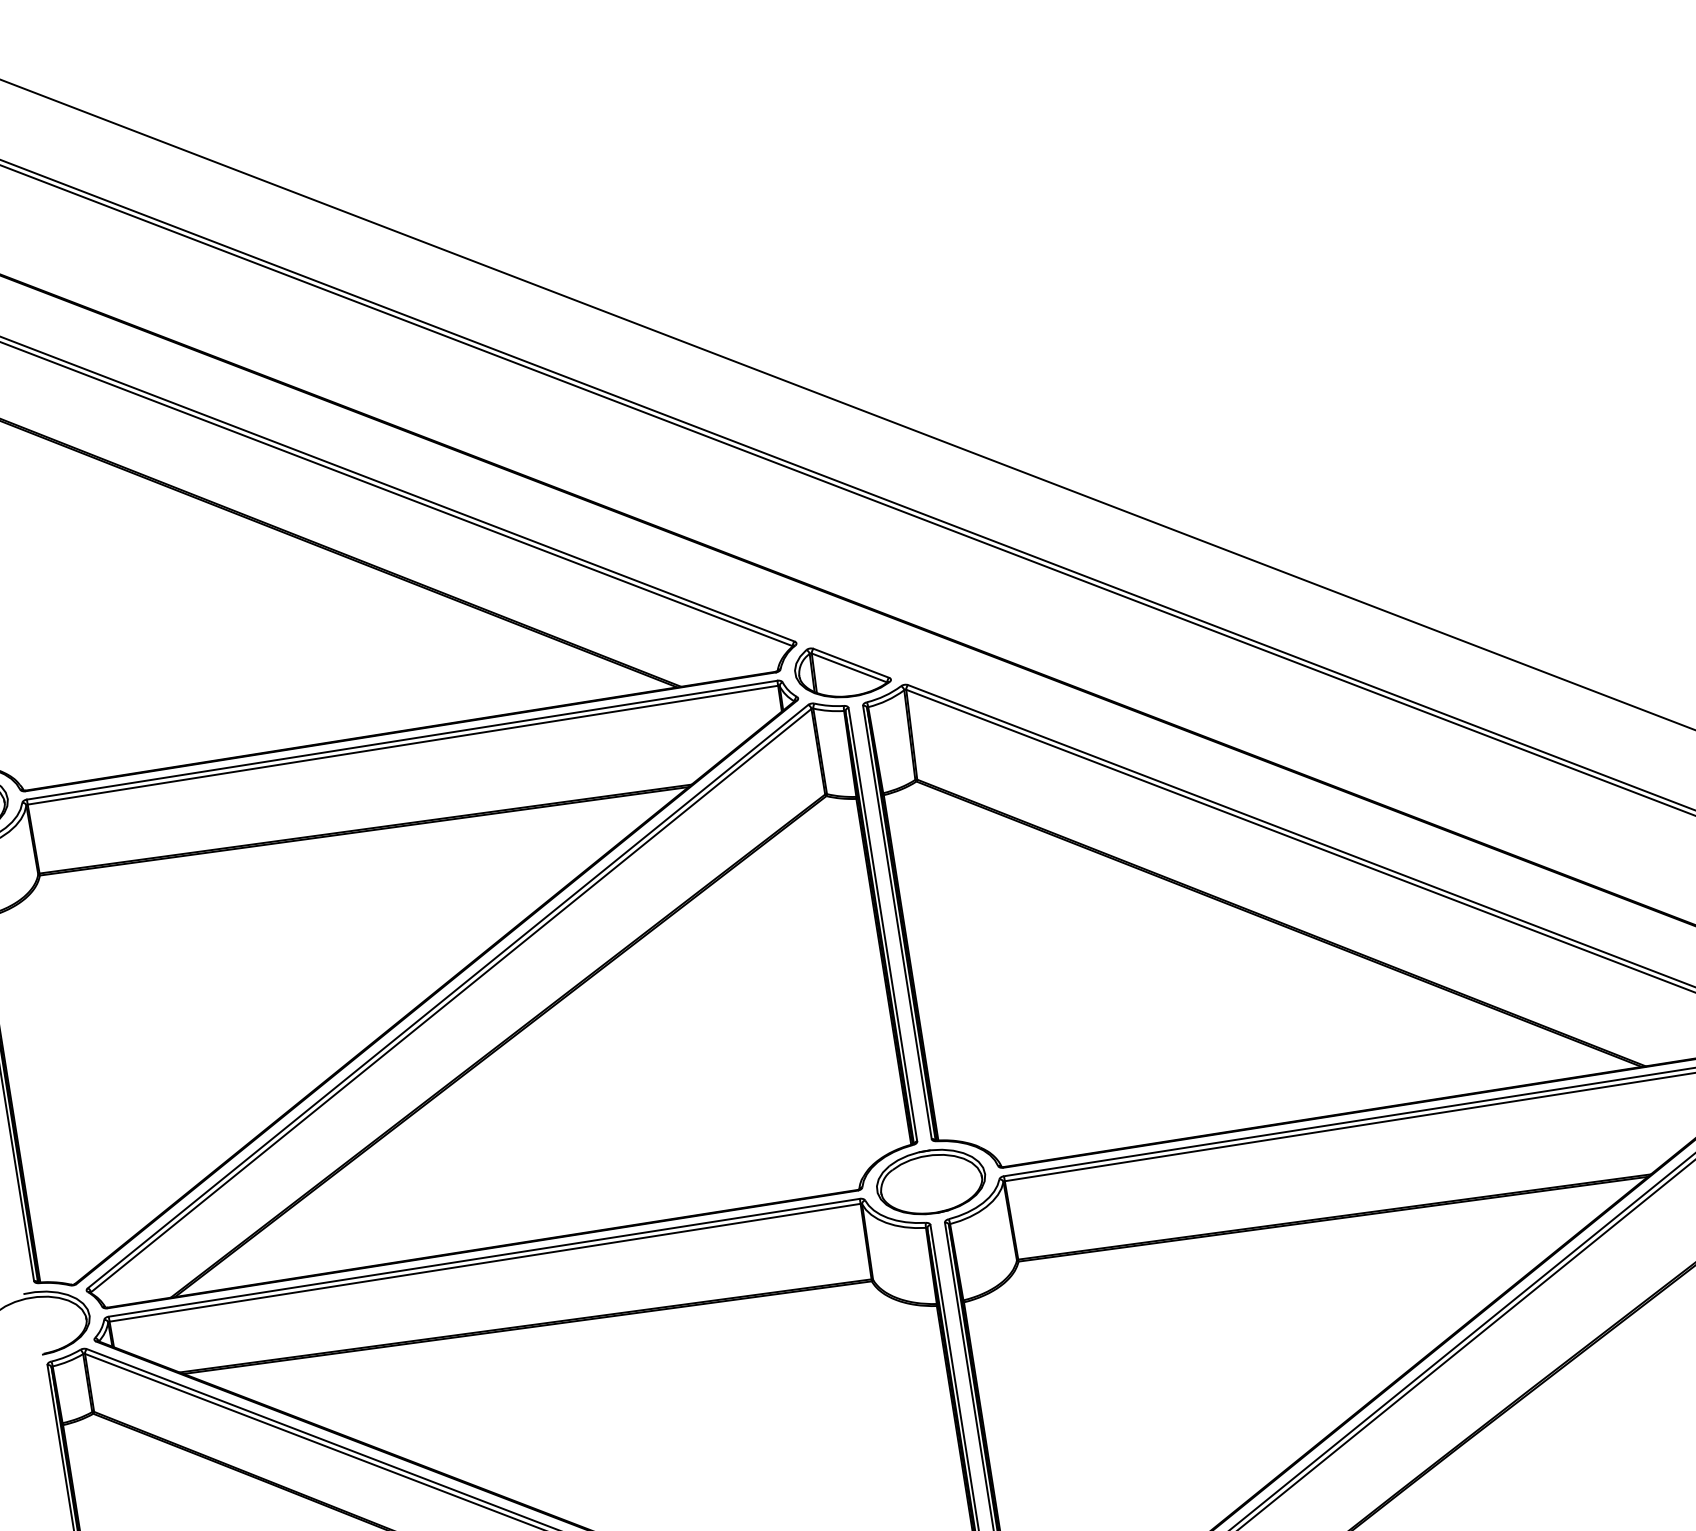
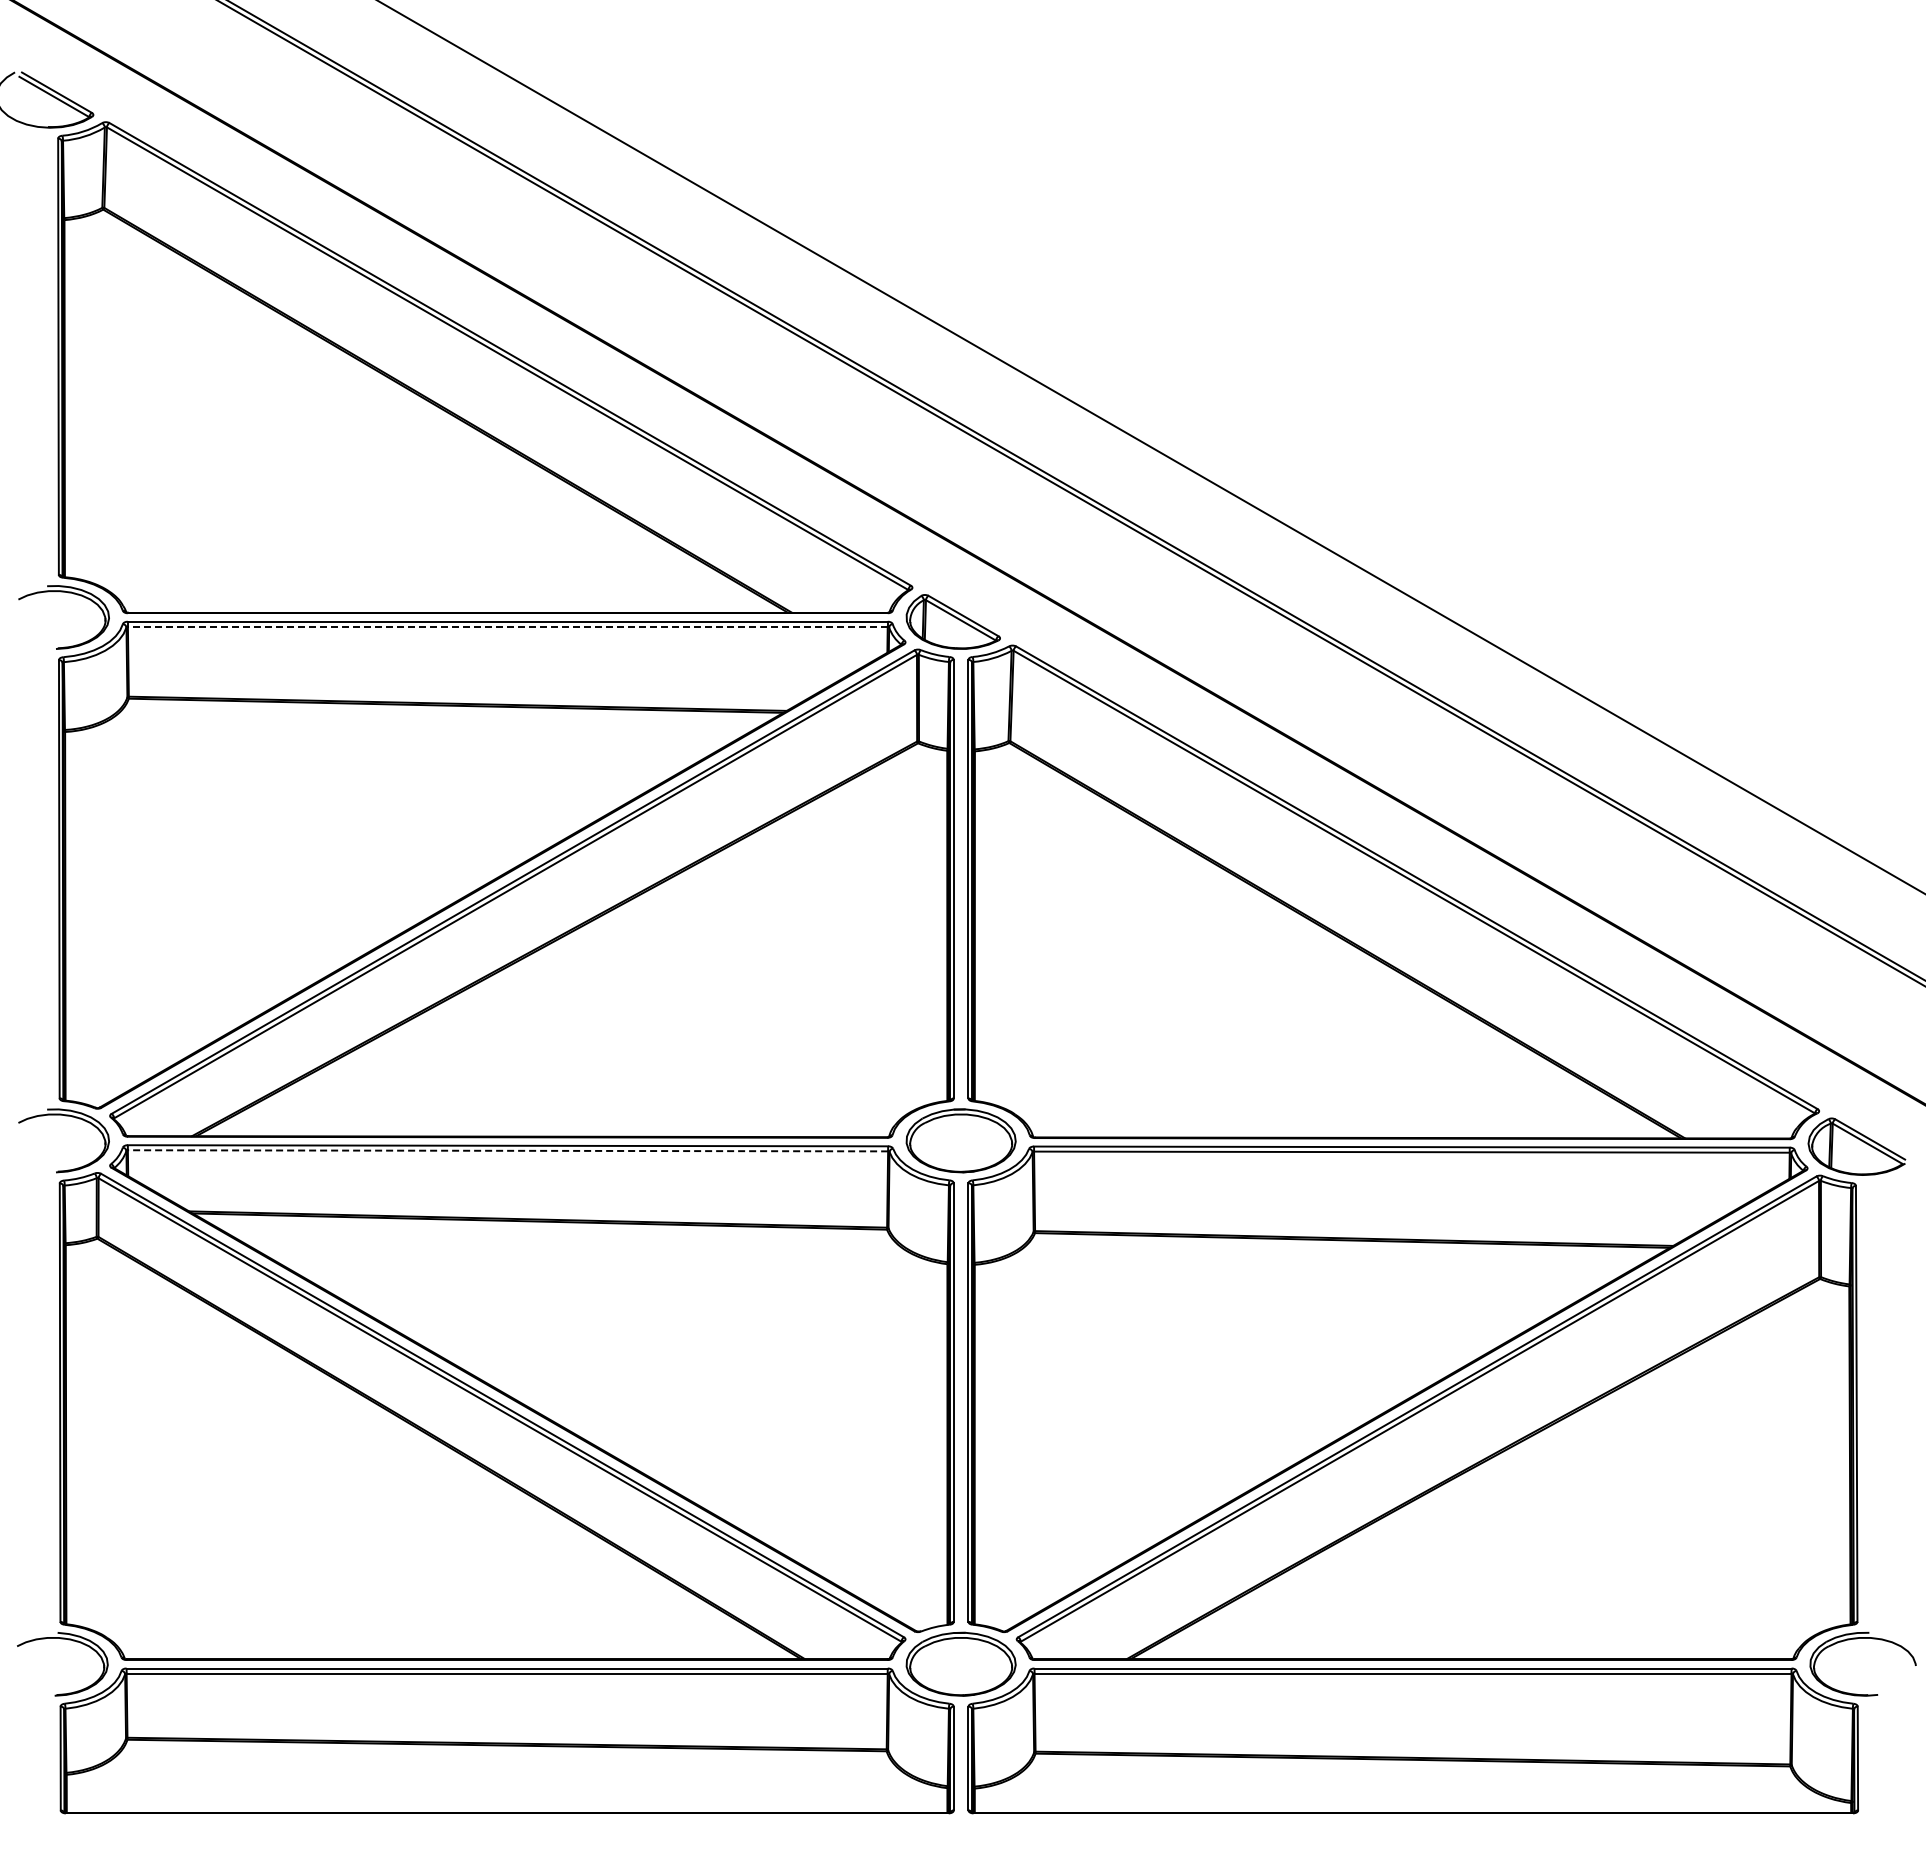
line: (402, 744) -> (507, 626), solid -> dashed
line: (484, 1262) -> (507, 1150), solid -> dashed

